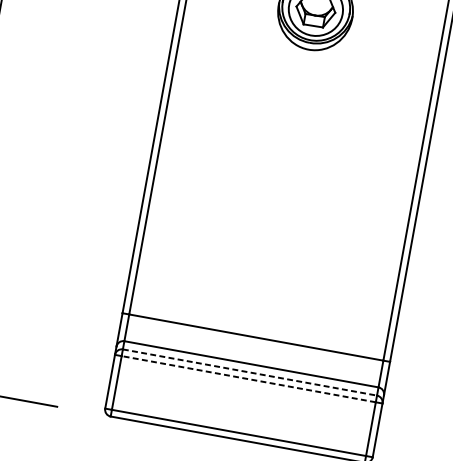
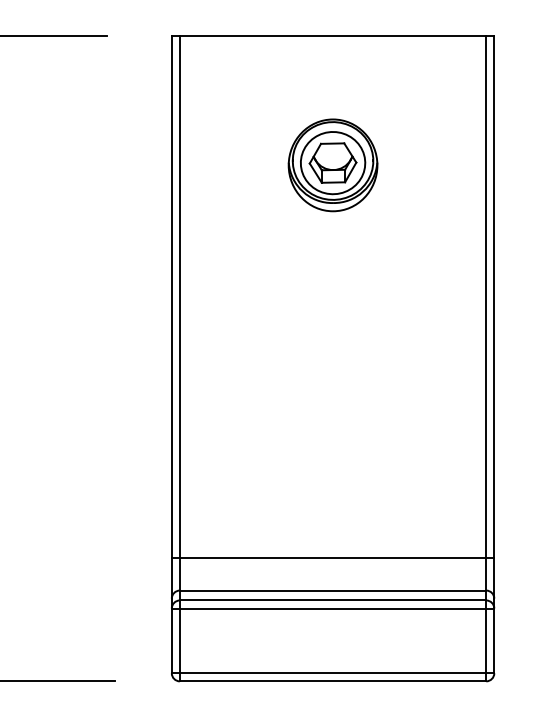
line: (250, 372) -> (333, 600), dashed -> solid
line: (248, 379) -> (332, 608), dashed -> solid

